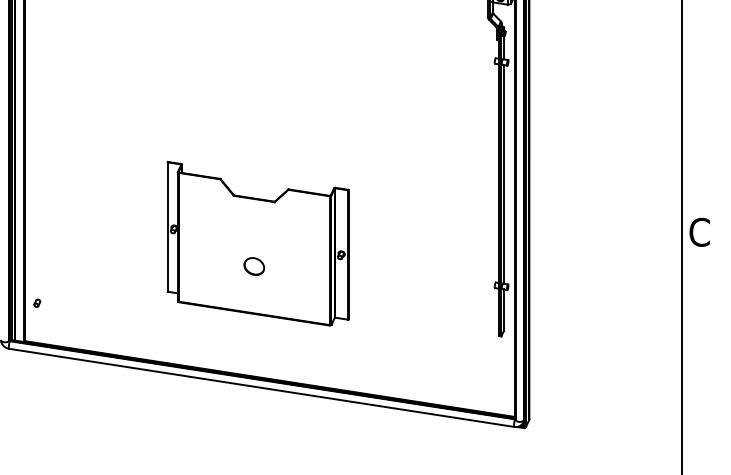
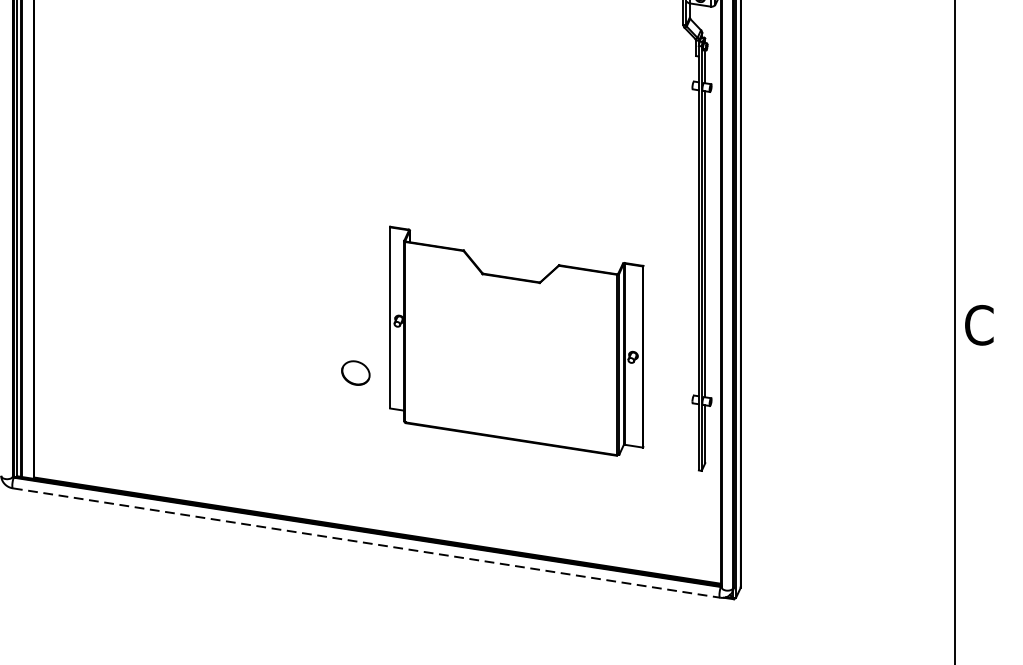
part: (257, 243) -> (515, 340), moved
part: (37, 302) -> (52, 423), removed
line: (261, 387) -> (365, 542), solid -> dashed

